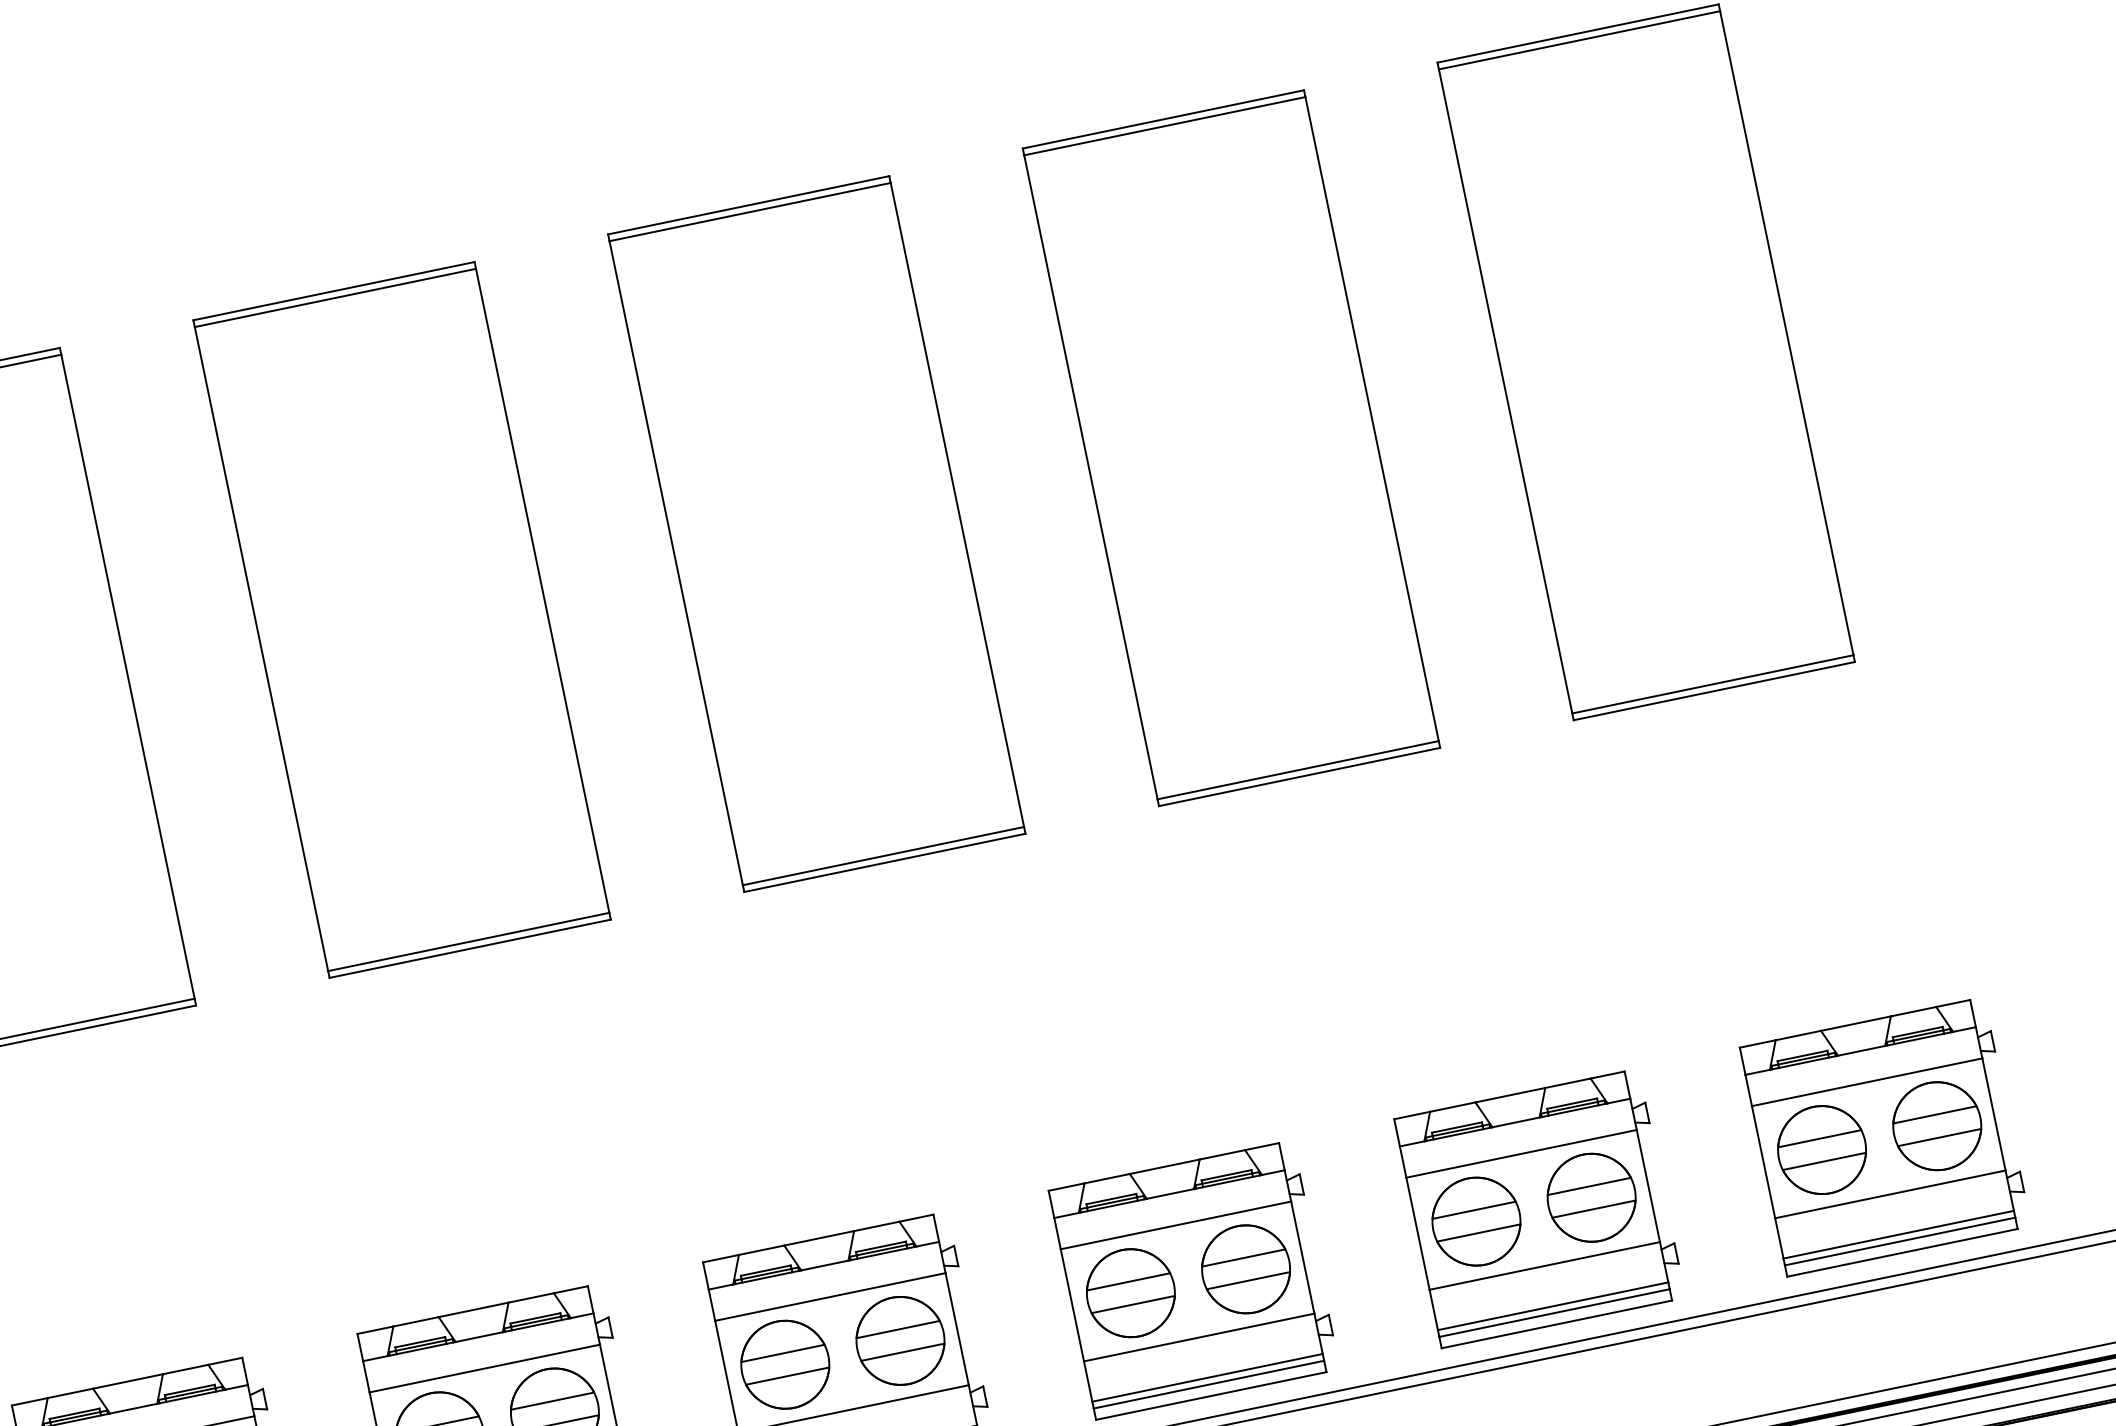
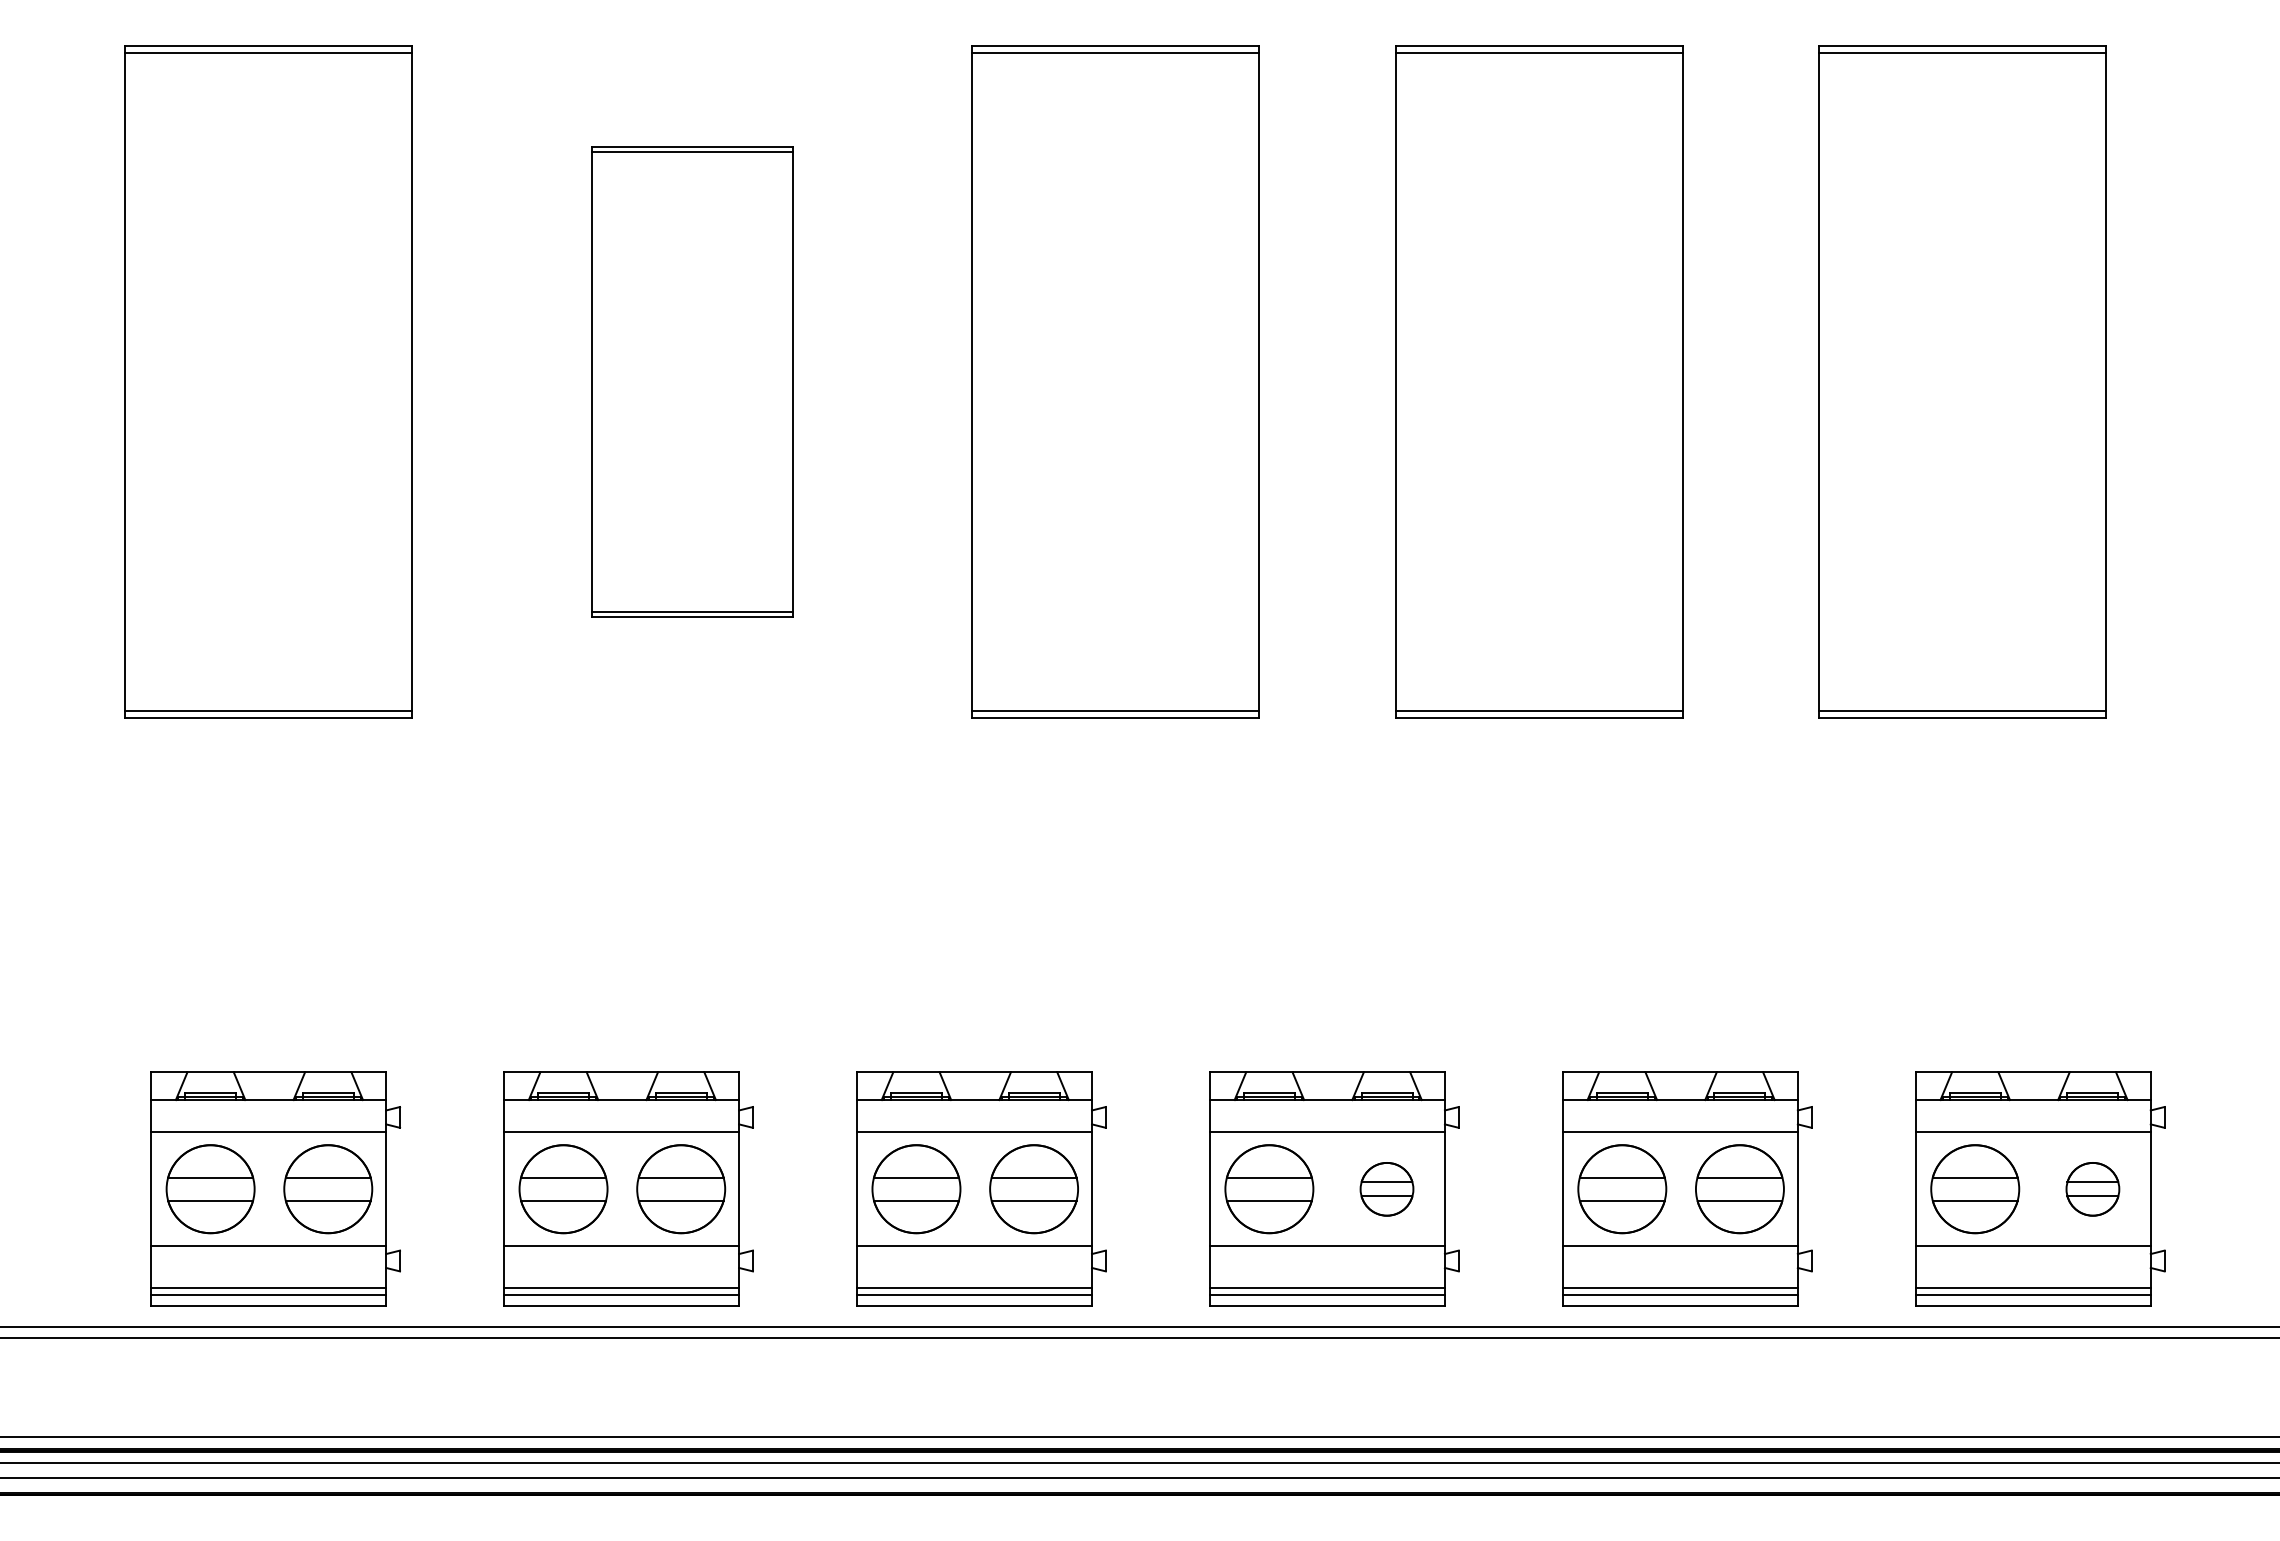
part: (402, 619) -> (692, 381), size x0.7
part: (1936, 1126) -> (2092, 1189), size x0.6
part: (1245, 1269) -> (1386, 1189), size x0.6

